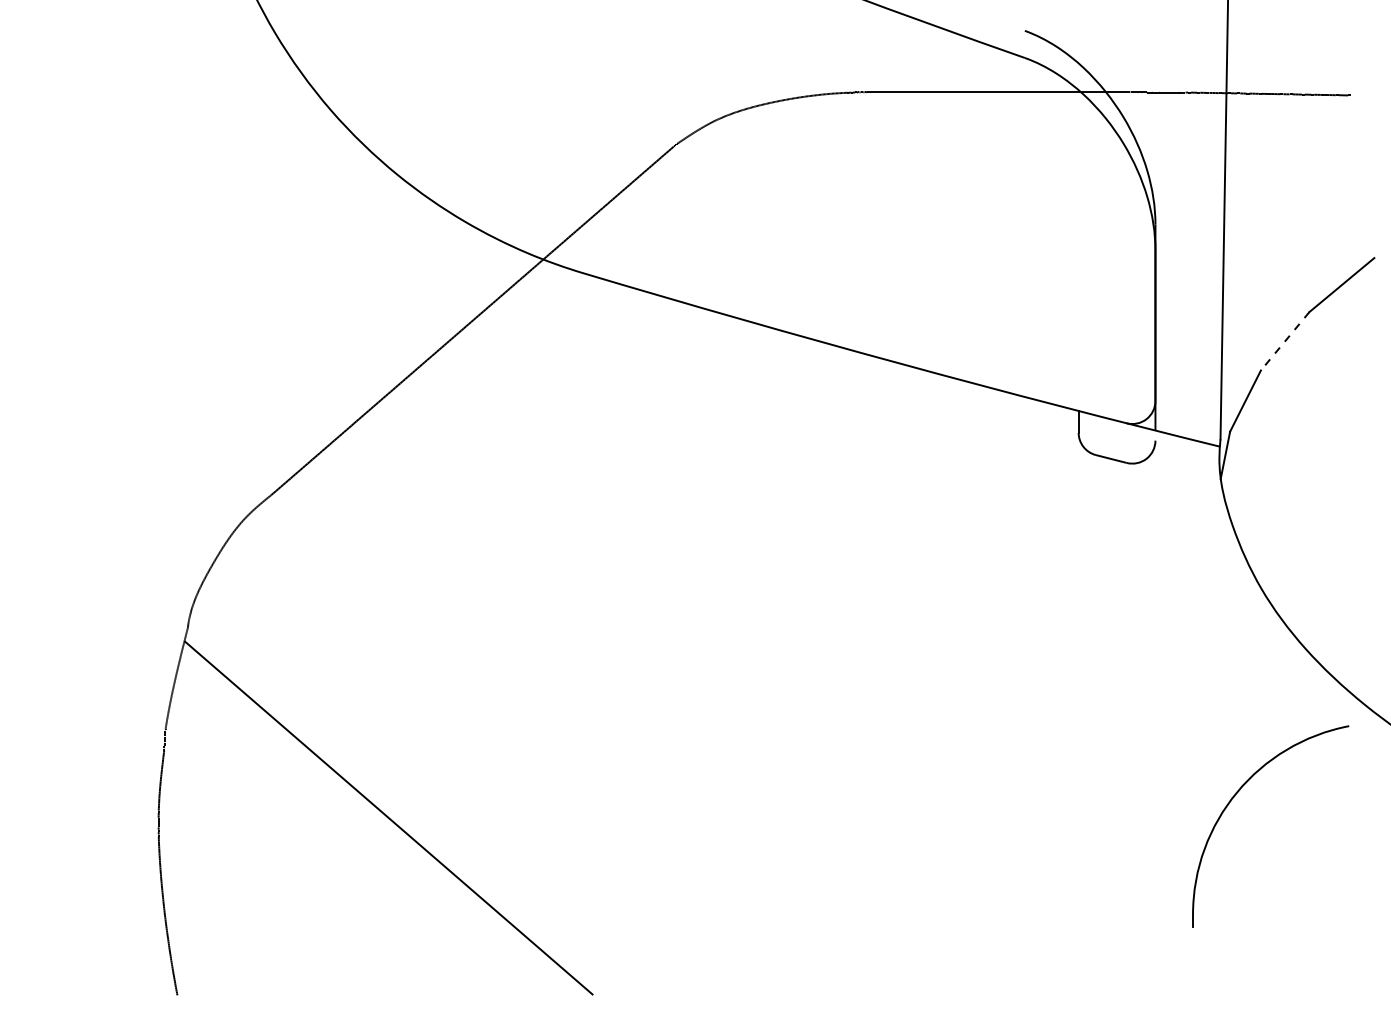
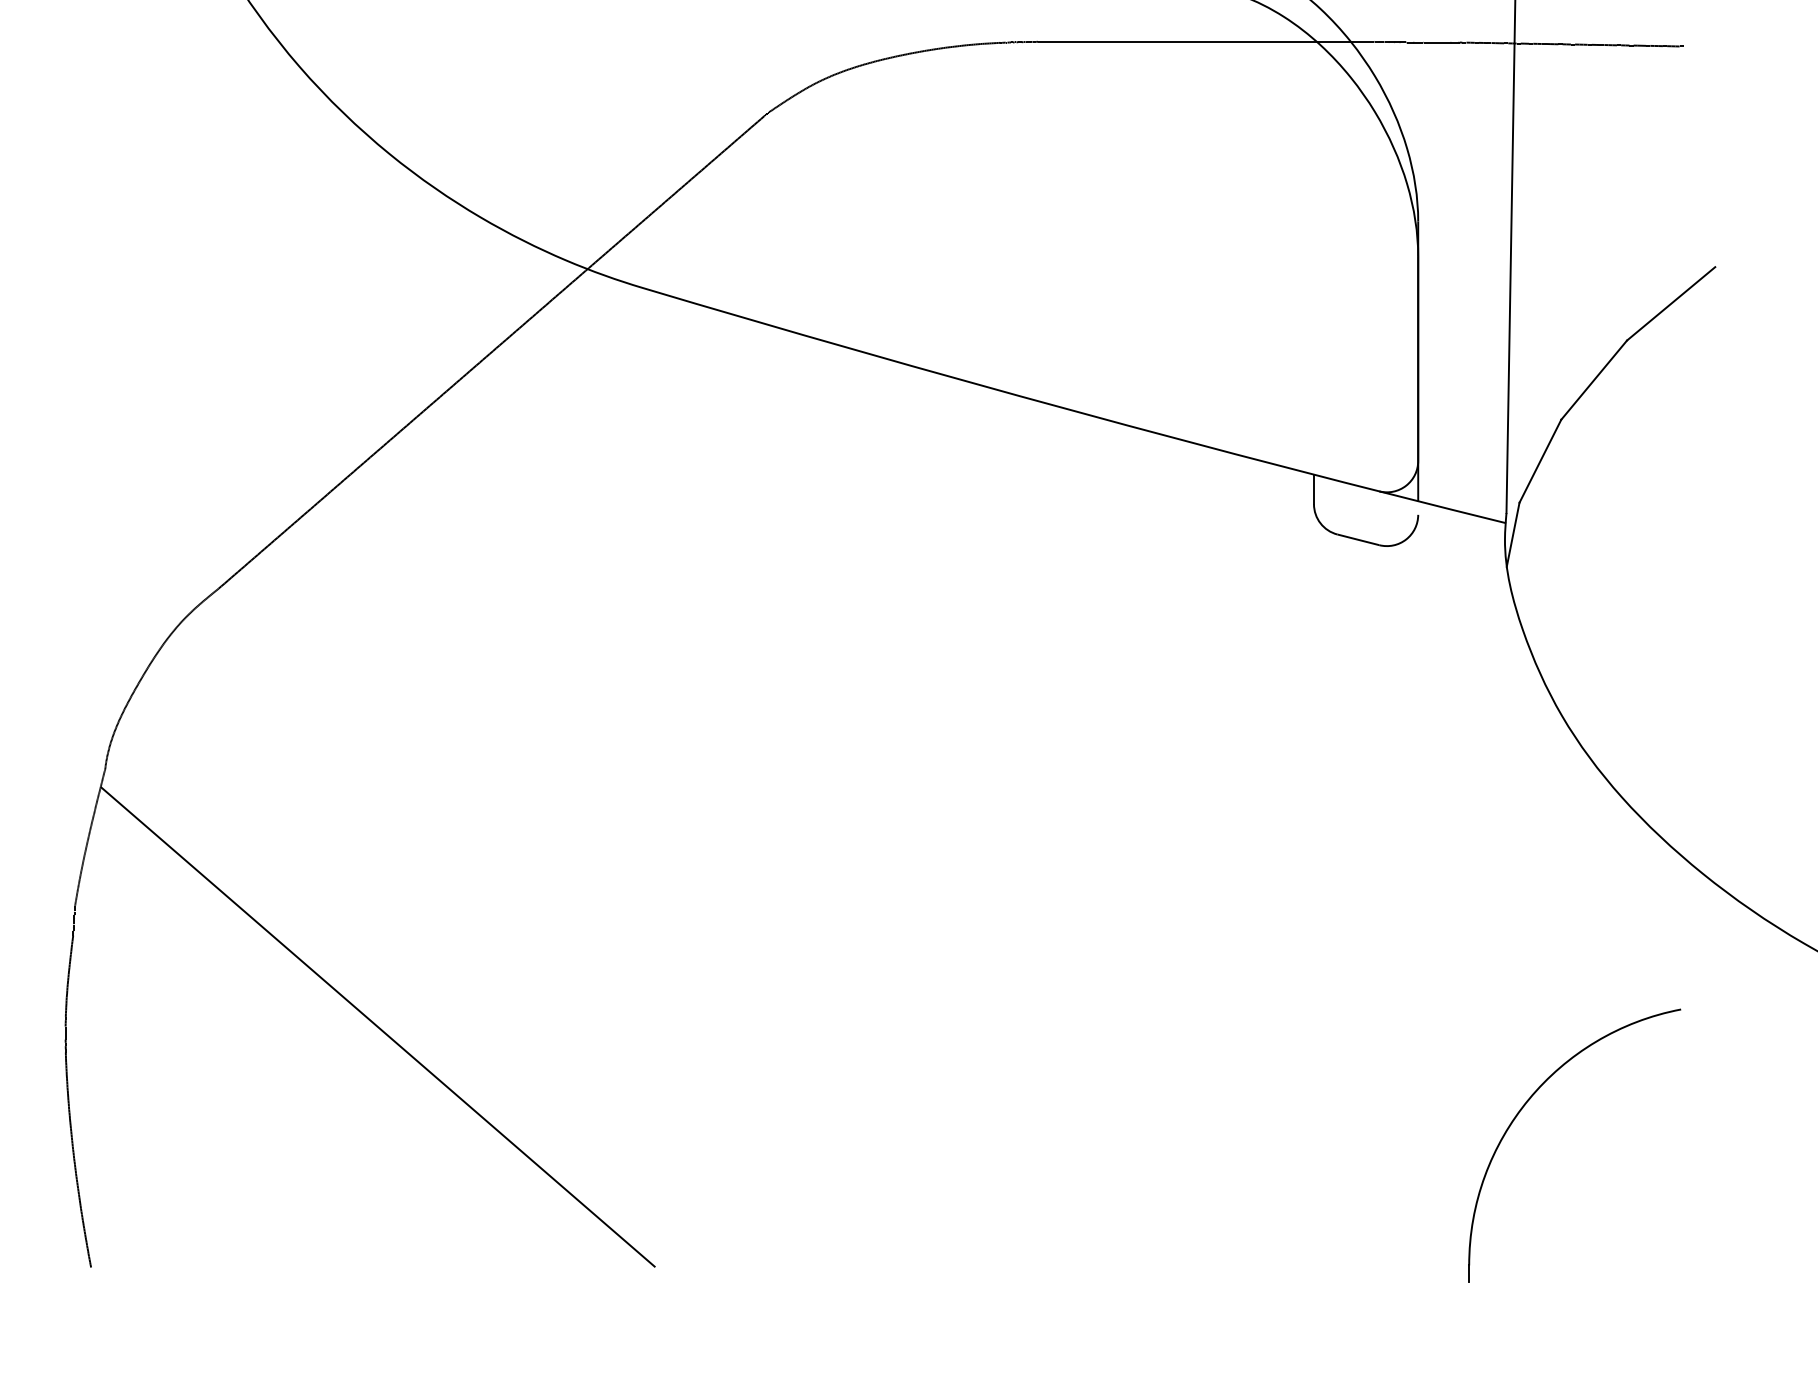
line: (1285, 341) -> (1594, 380), dashed -> solid
part: (1235, 796) -> (1526, 1104), moved

